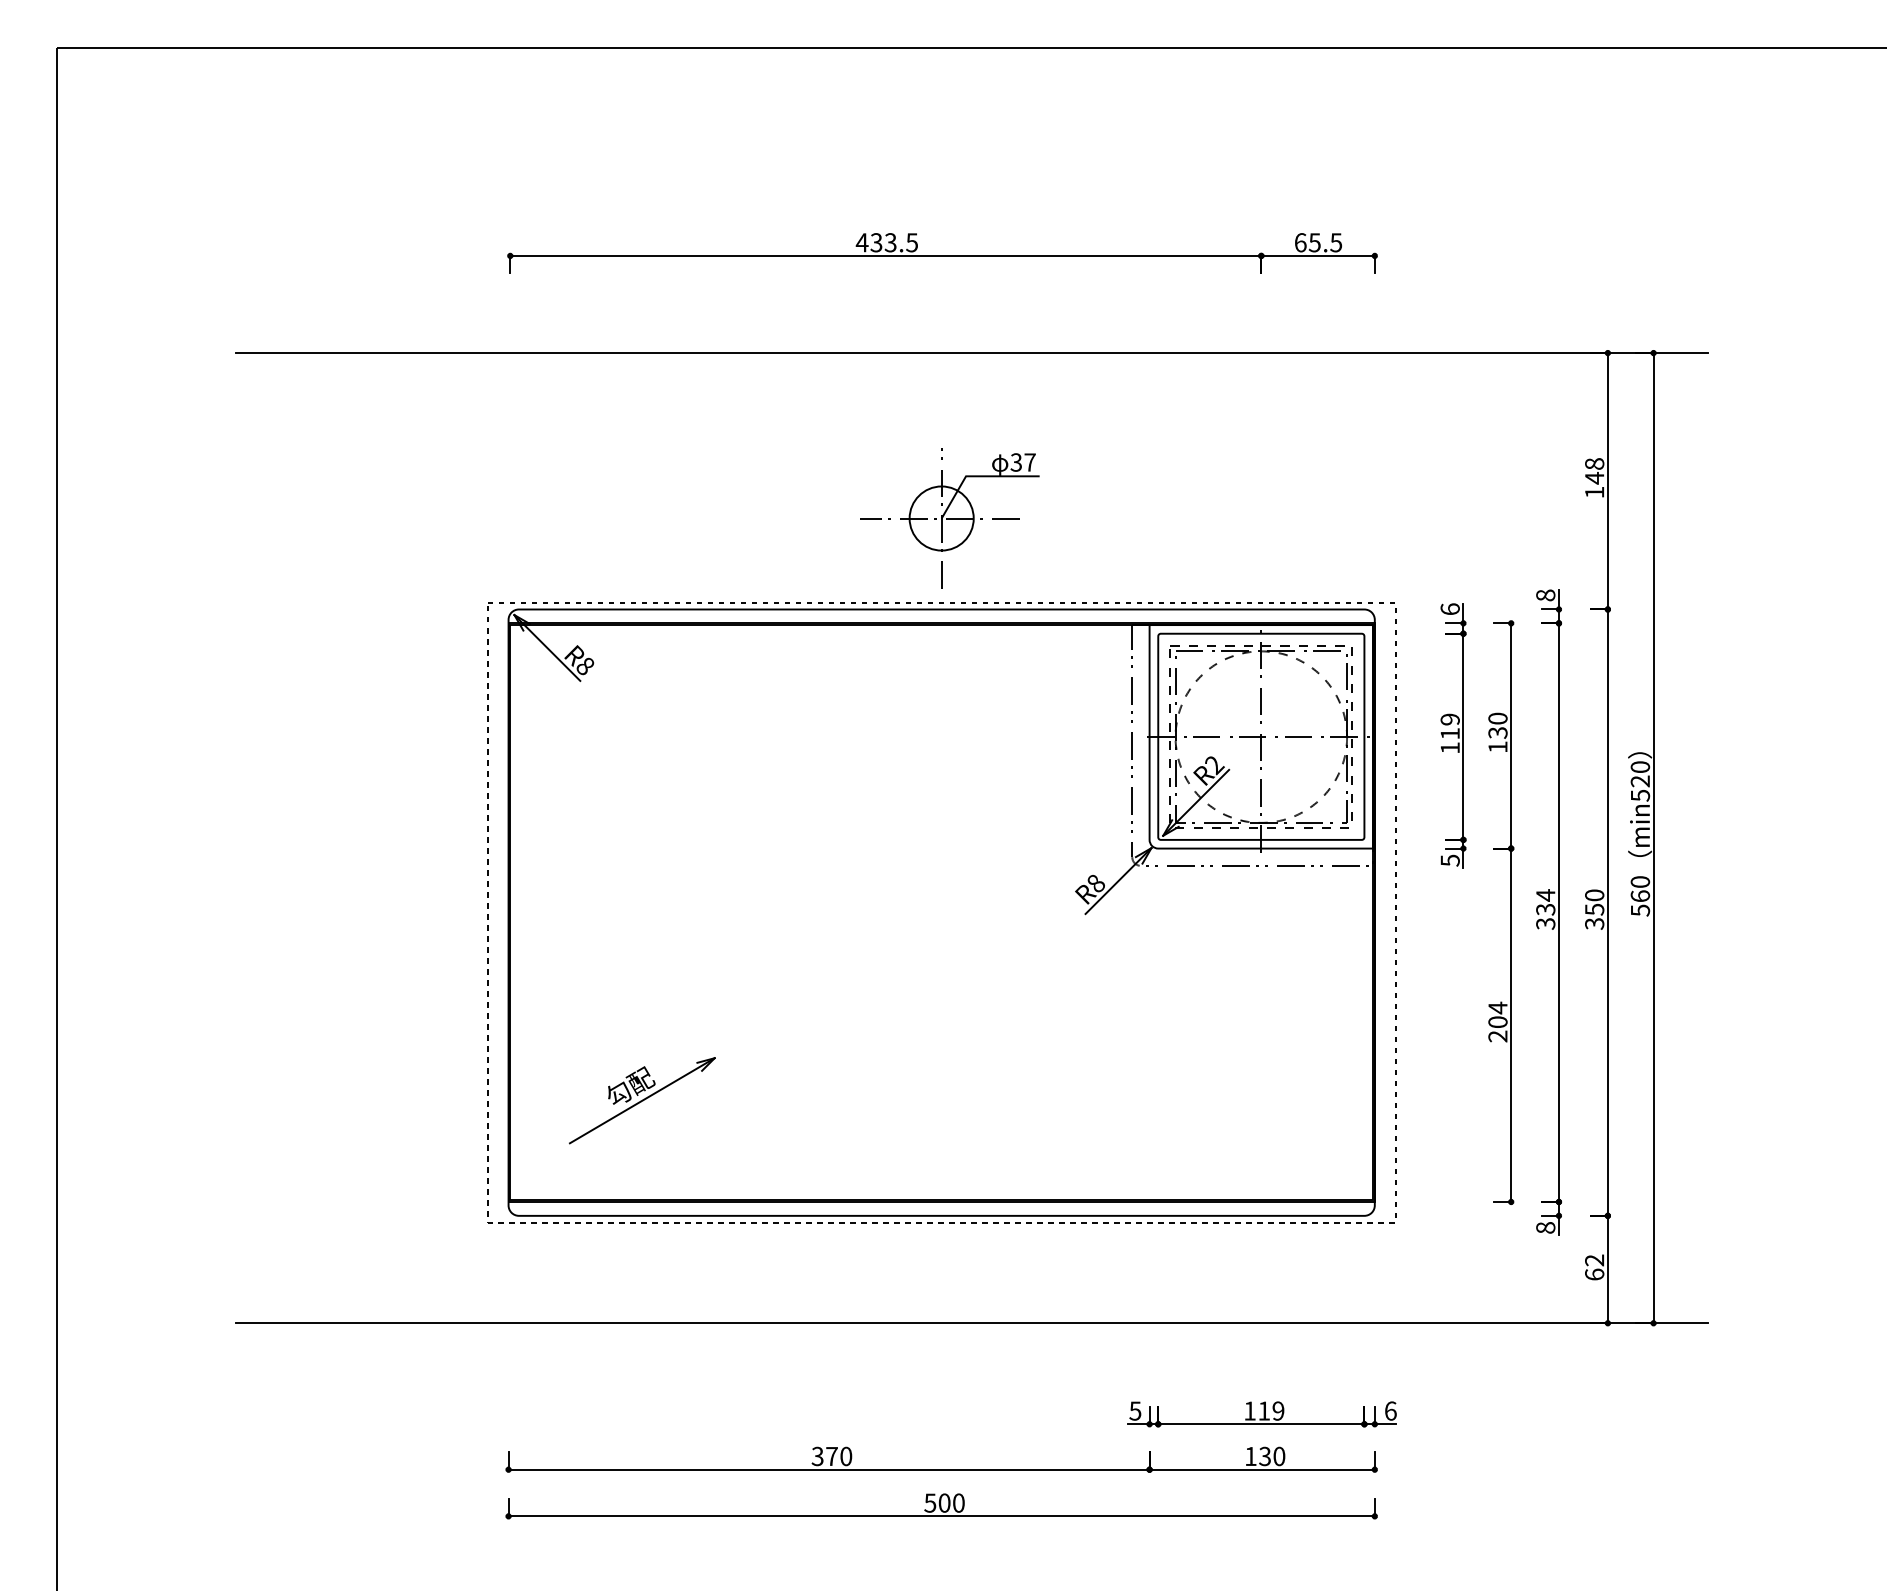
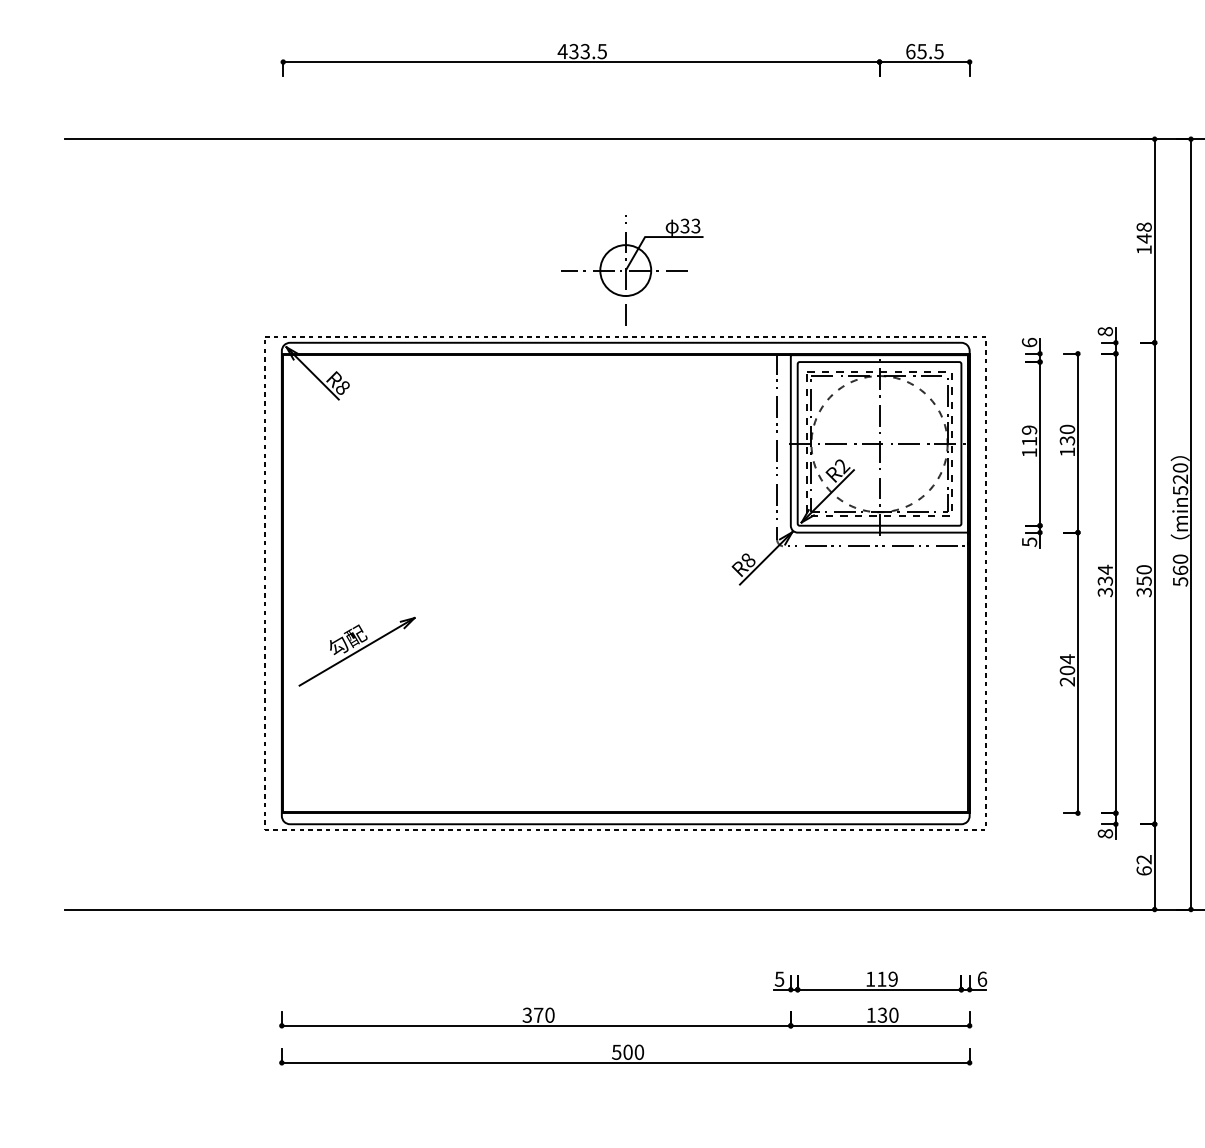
text: (1029, 462) -> (695, 226), 37 -> 33
part: (642, 1100) -> (357, 651), moved

